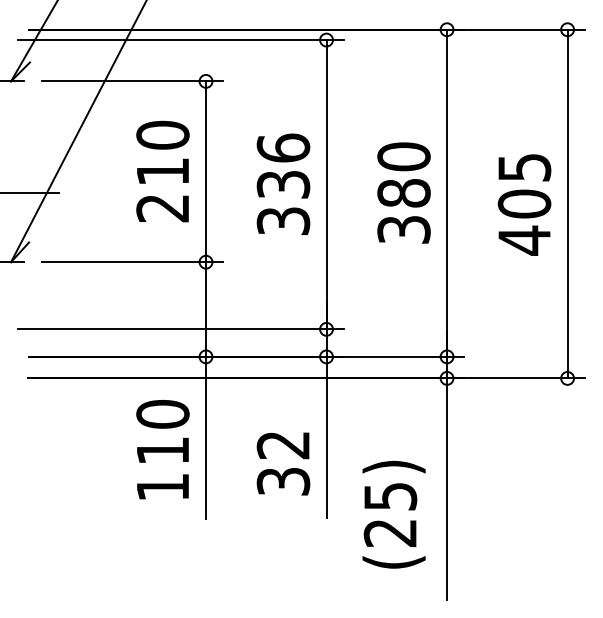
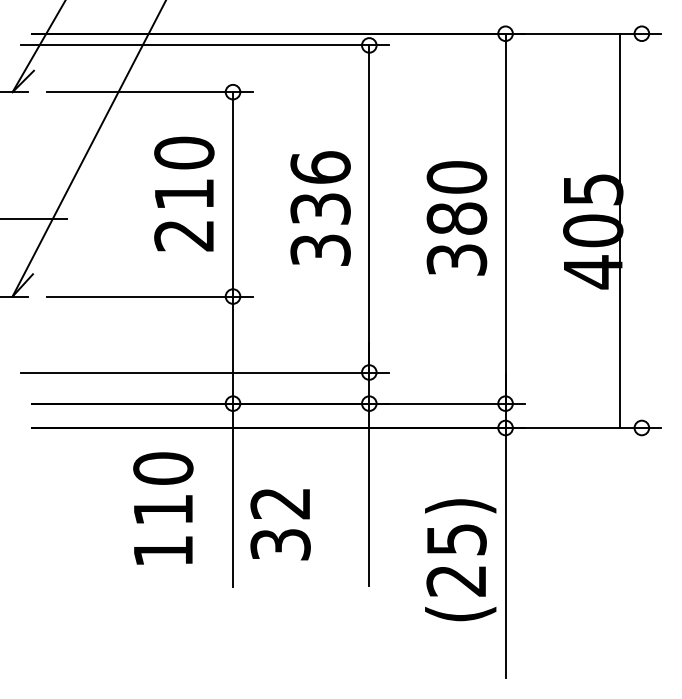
line: (567, 203) -> (619, 230), moved
text: (163, 449) -> (163, 508), moved
text: (283, 463) -> (280, 524), moved
text: (393, 515) -> (460, 560), moved

